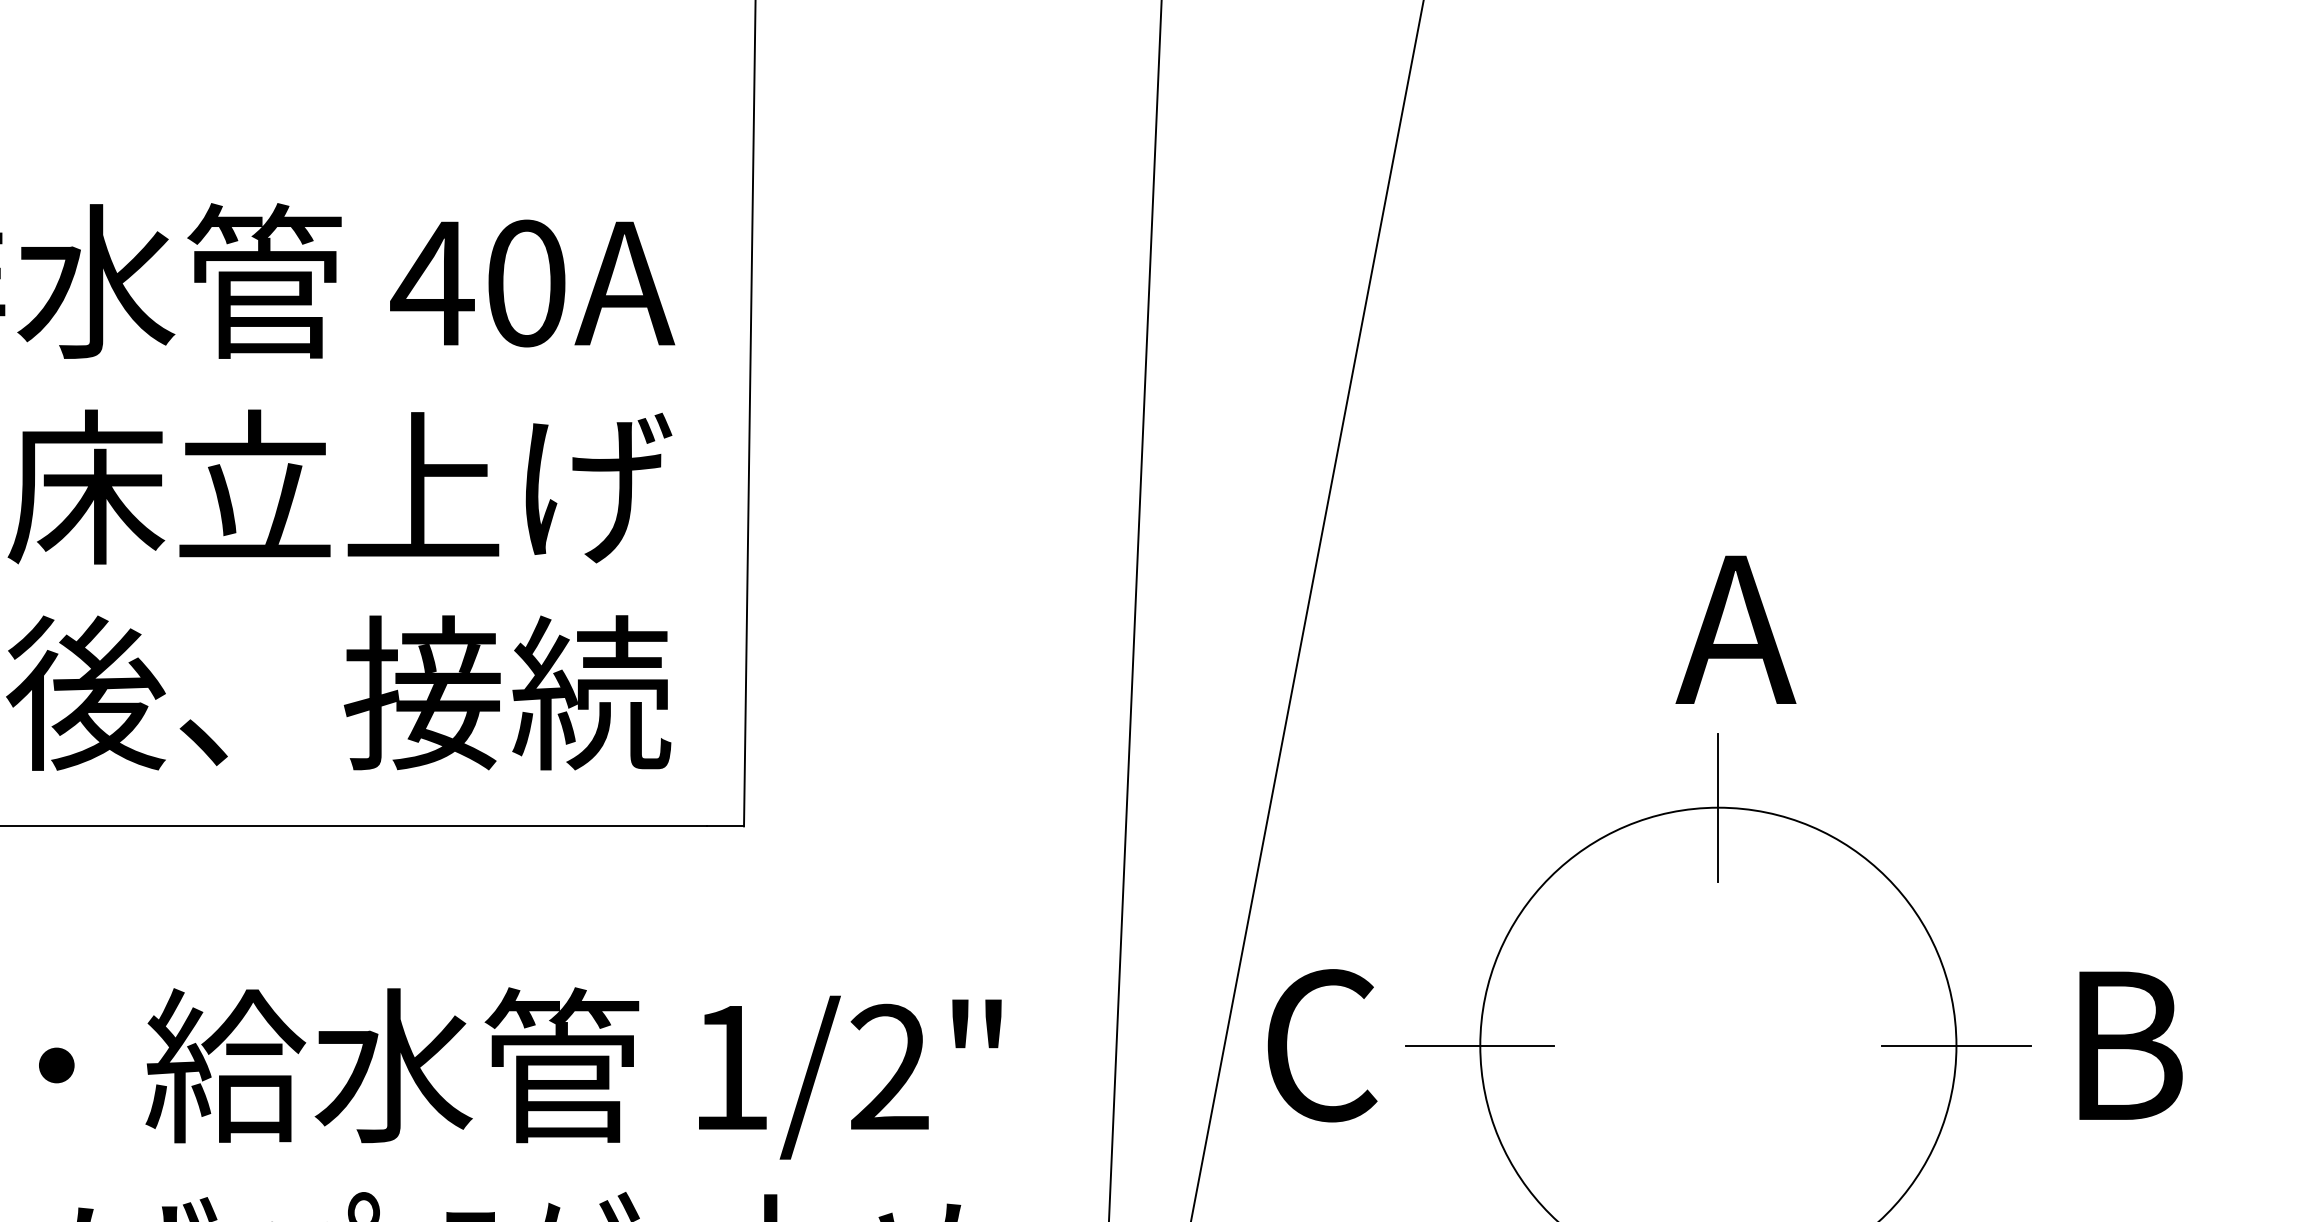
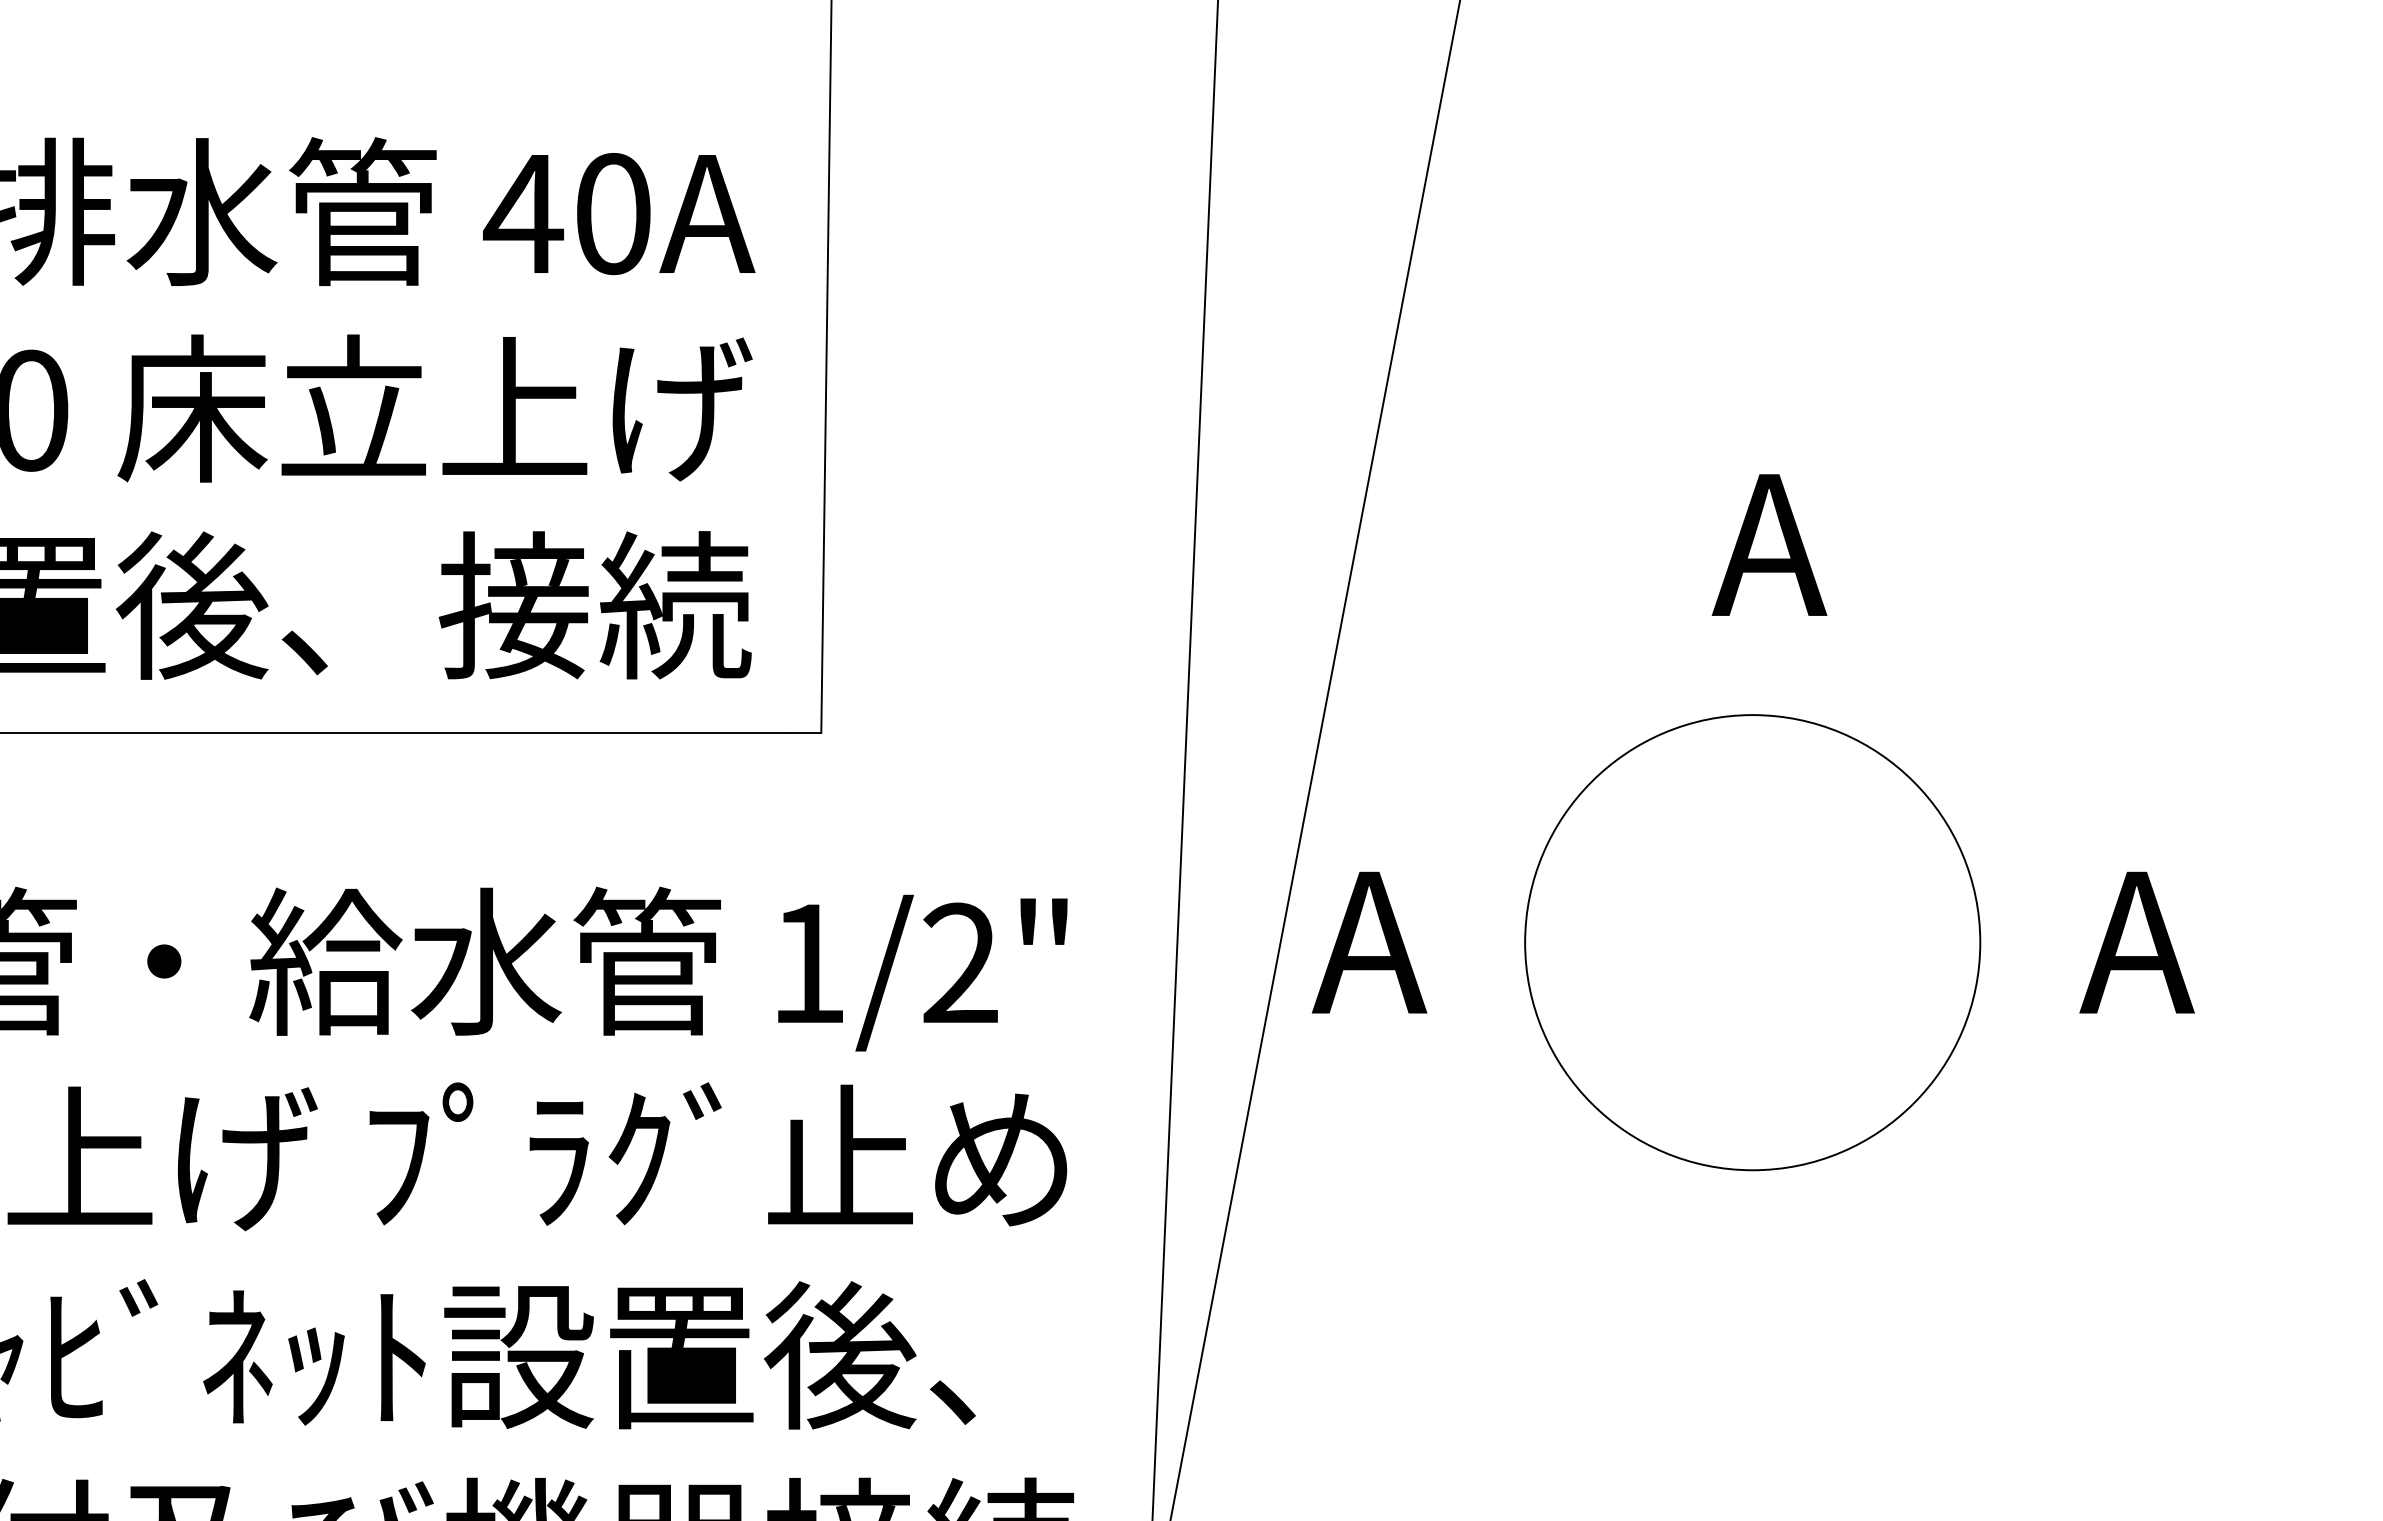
line: (1718, 807) -> (1752, 714), removed
text: (1317, 1045) -> (1369, 942), C -> A
line: (1479, 1045) -> (1524, 942), removed
line: (1956, 1045) -> (1980, 942), removed
text: (2120, 1045) -> (2137, 942), B -> A

